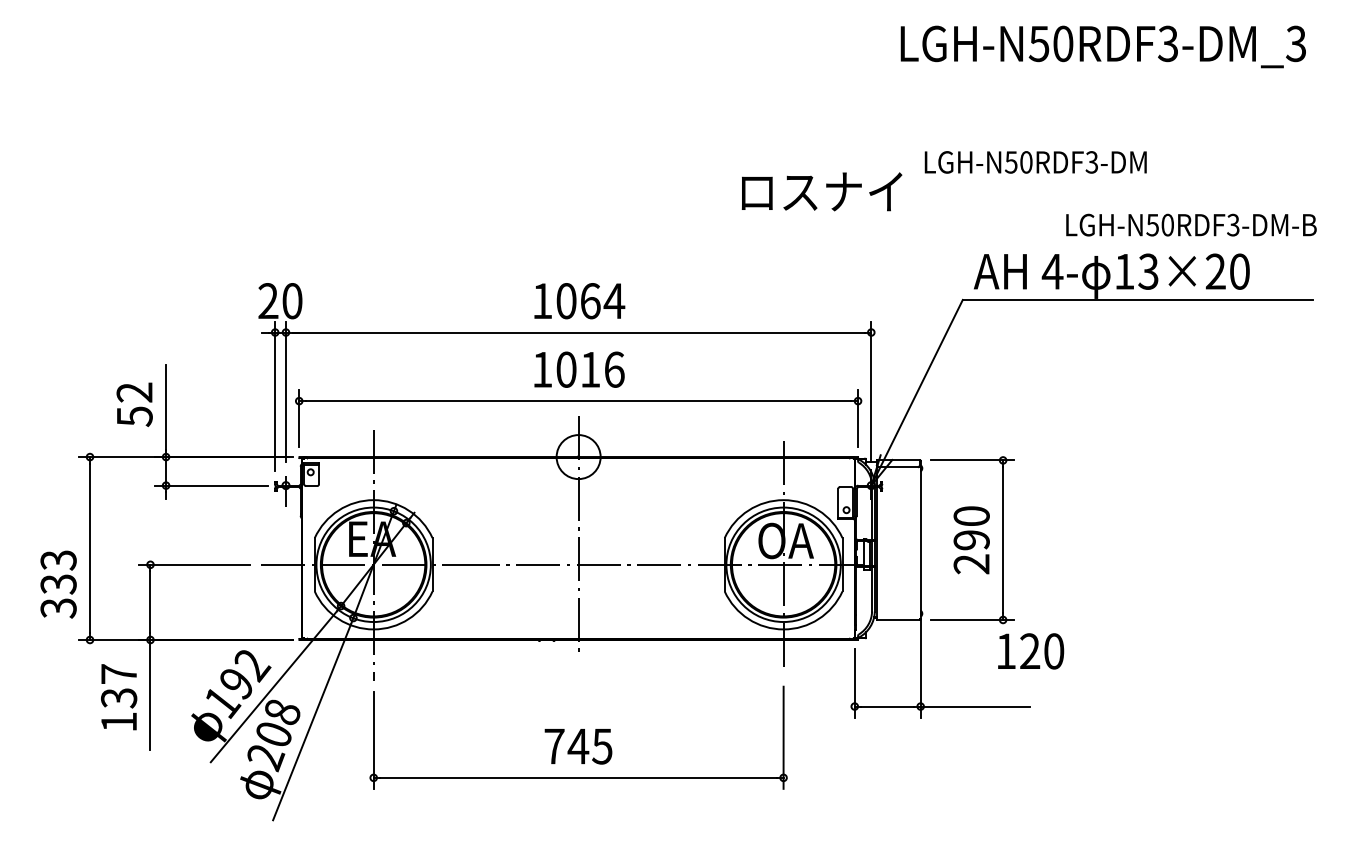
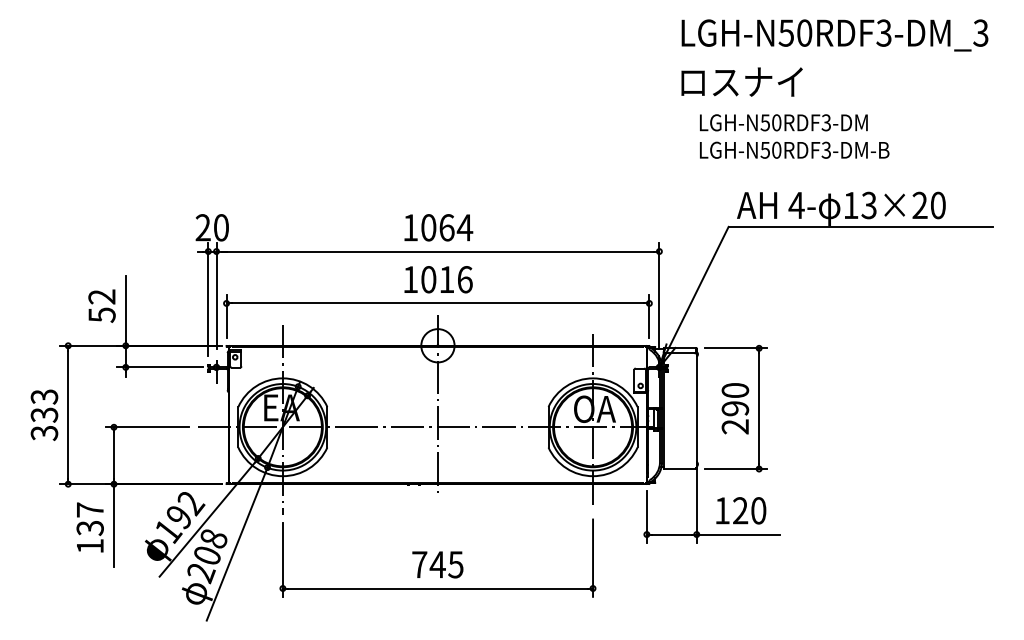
text: (821, 191) -> (741, 81), moved
text: (1191, 224) -> (794, 149), moved
text: (58, 583) -> (44, 414), moved
text: (1031, 650) -> (741, 510), moved

